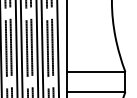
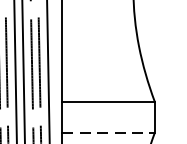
line: (96, 92) -> (108, 133), solid -> dashed

